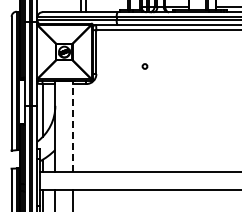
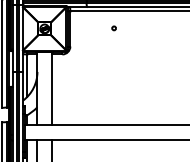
circle: (144, 66) -> (113, 28), moved
line: (73, 126) -> (52, 88), dashed -> solid

